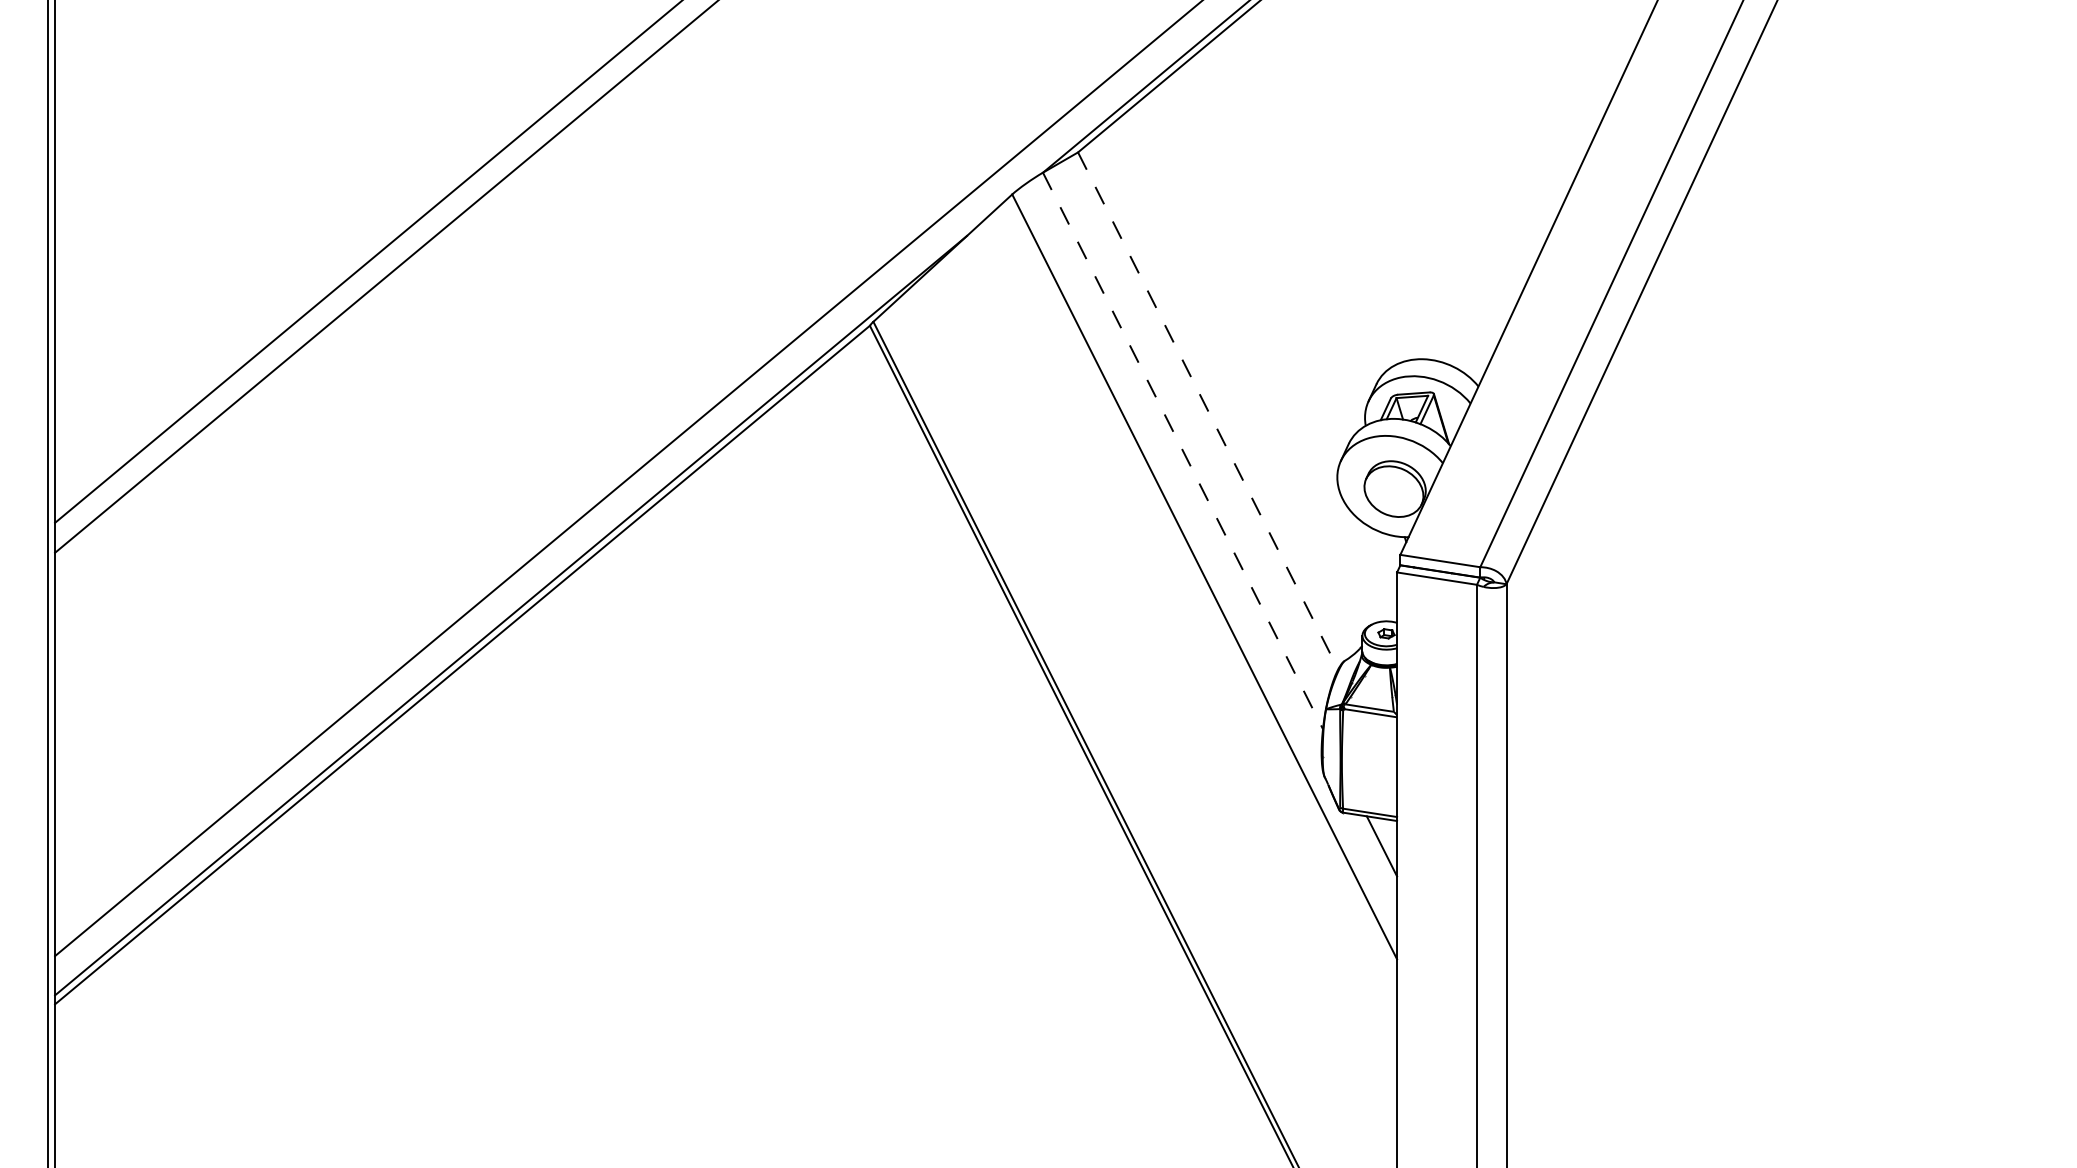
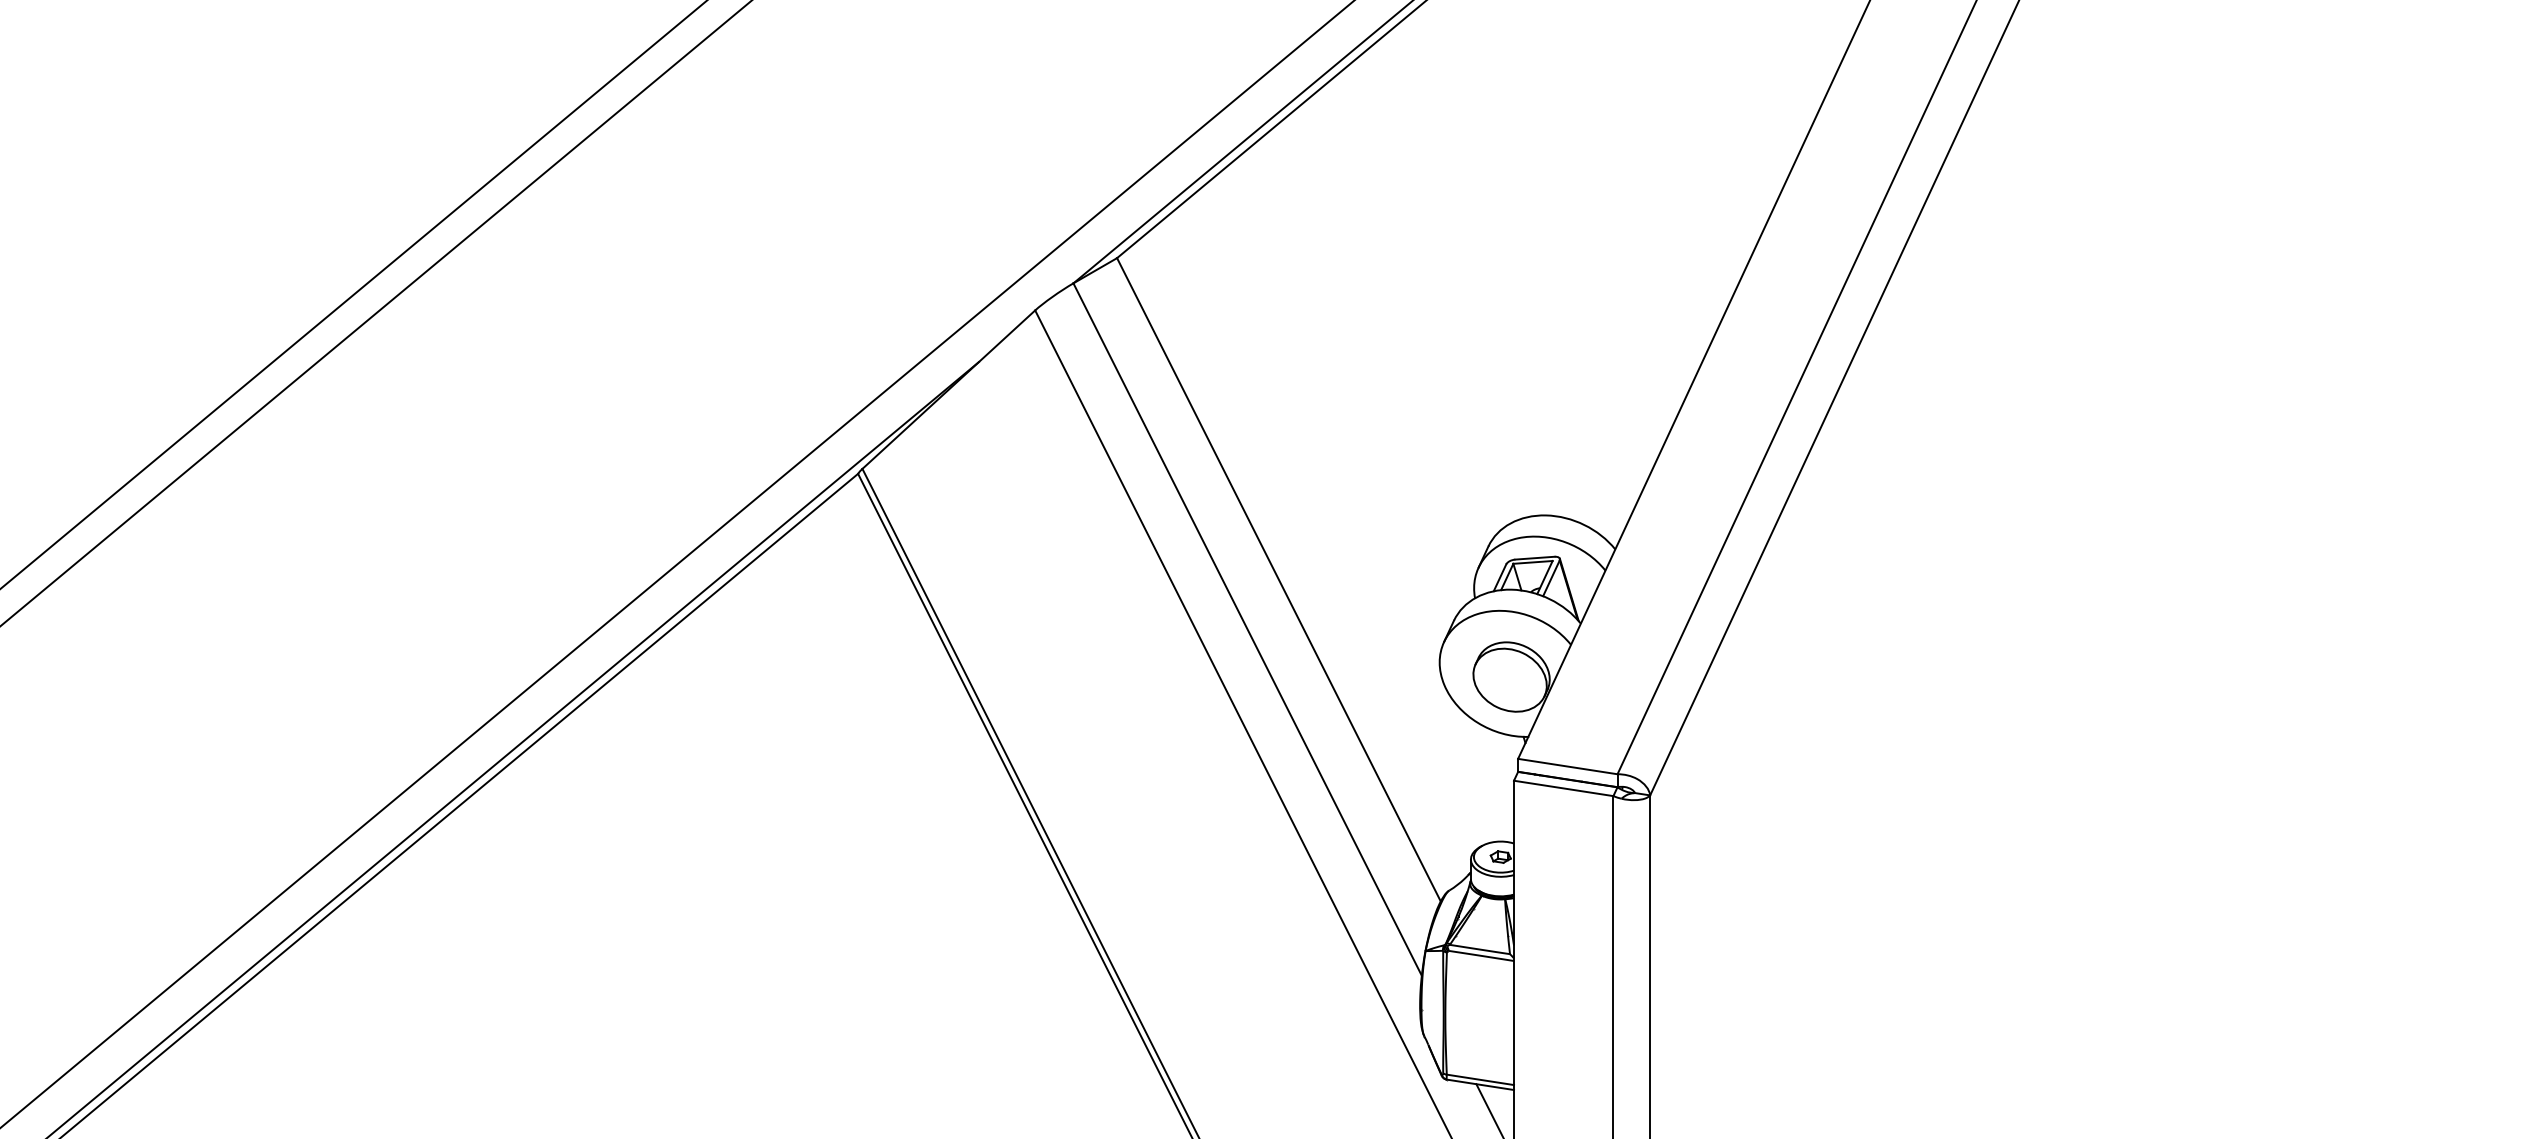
line: (1208, 411) -> (1279, 580), dashed -> solid
line: (1183, 451) -> (1248, 630), dashed -> solid

